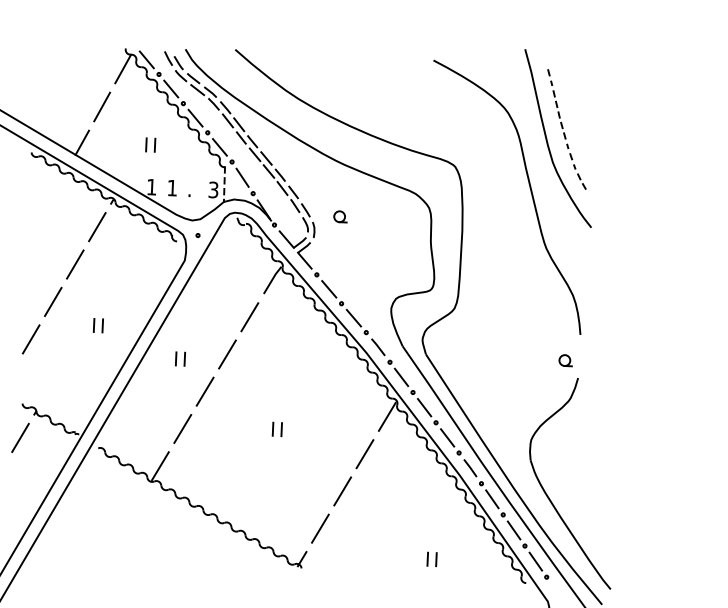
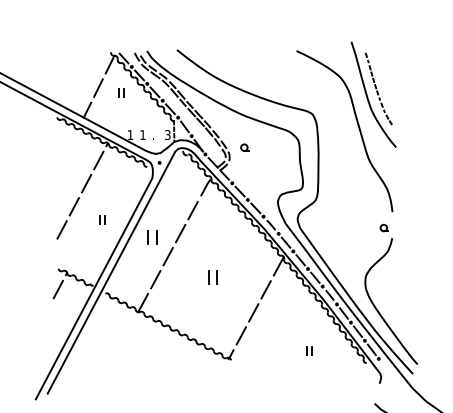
part: (150, 144) -> (121, 92), moved
part: (180, 358) -> (152, 237), size x1.6
part: (277, 427) -> (212, 276), size x1.6

